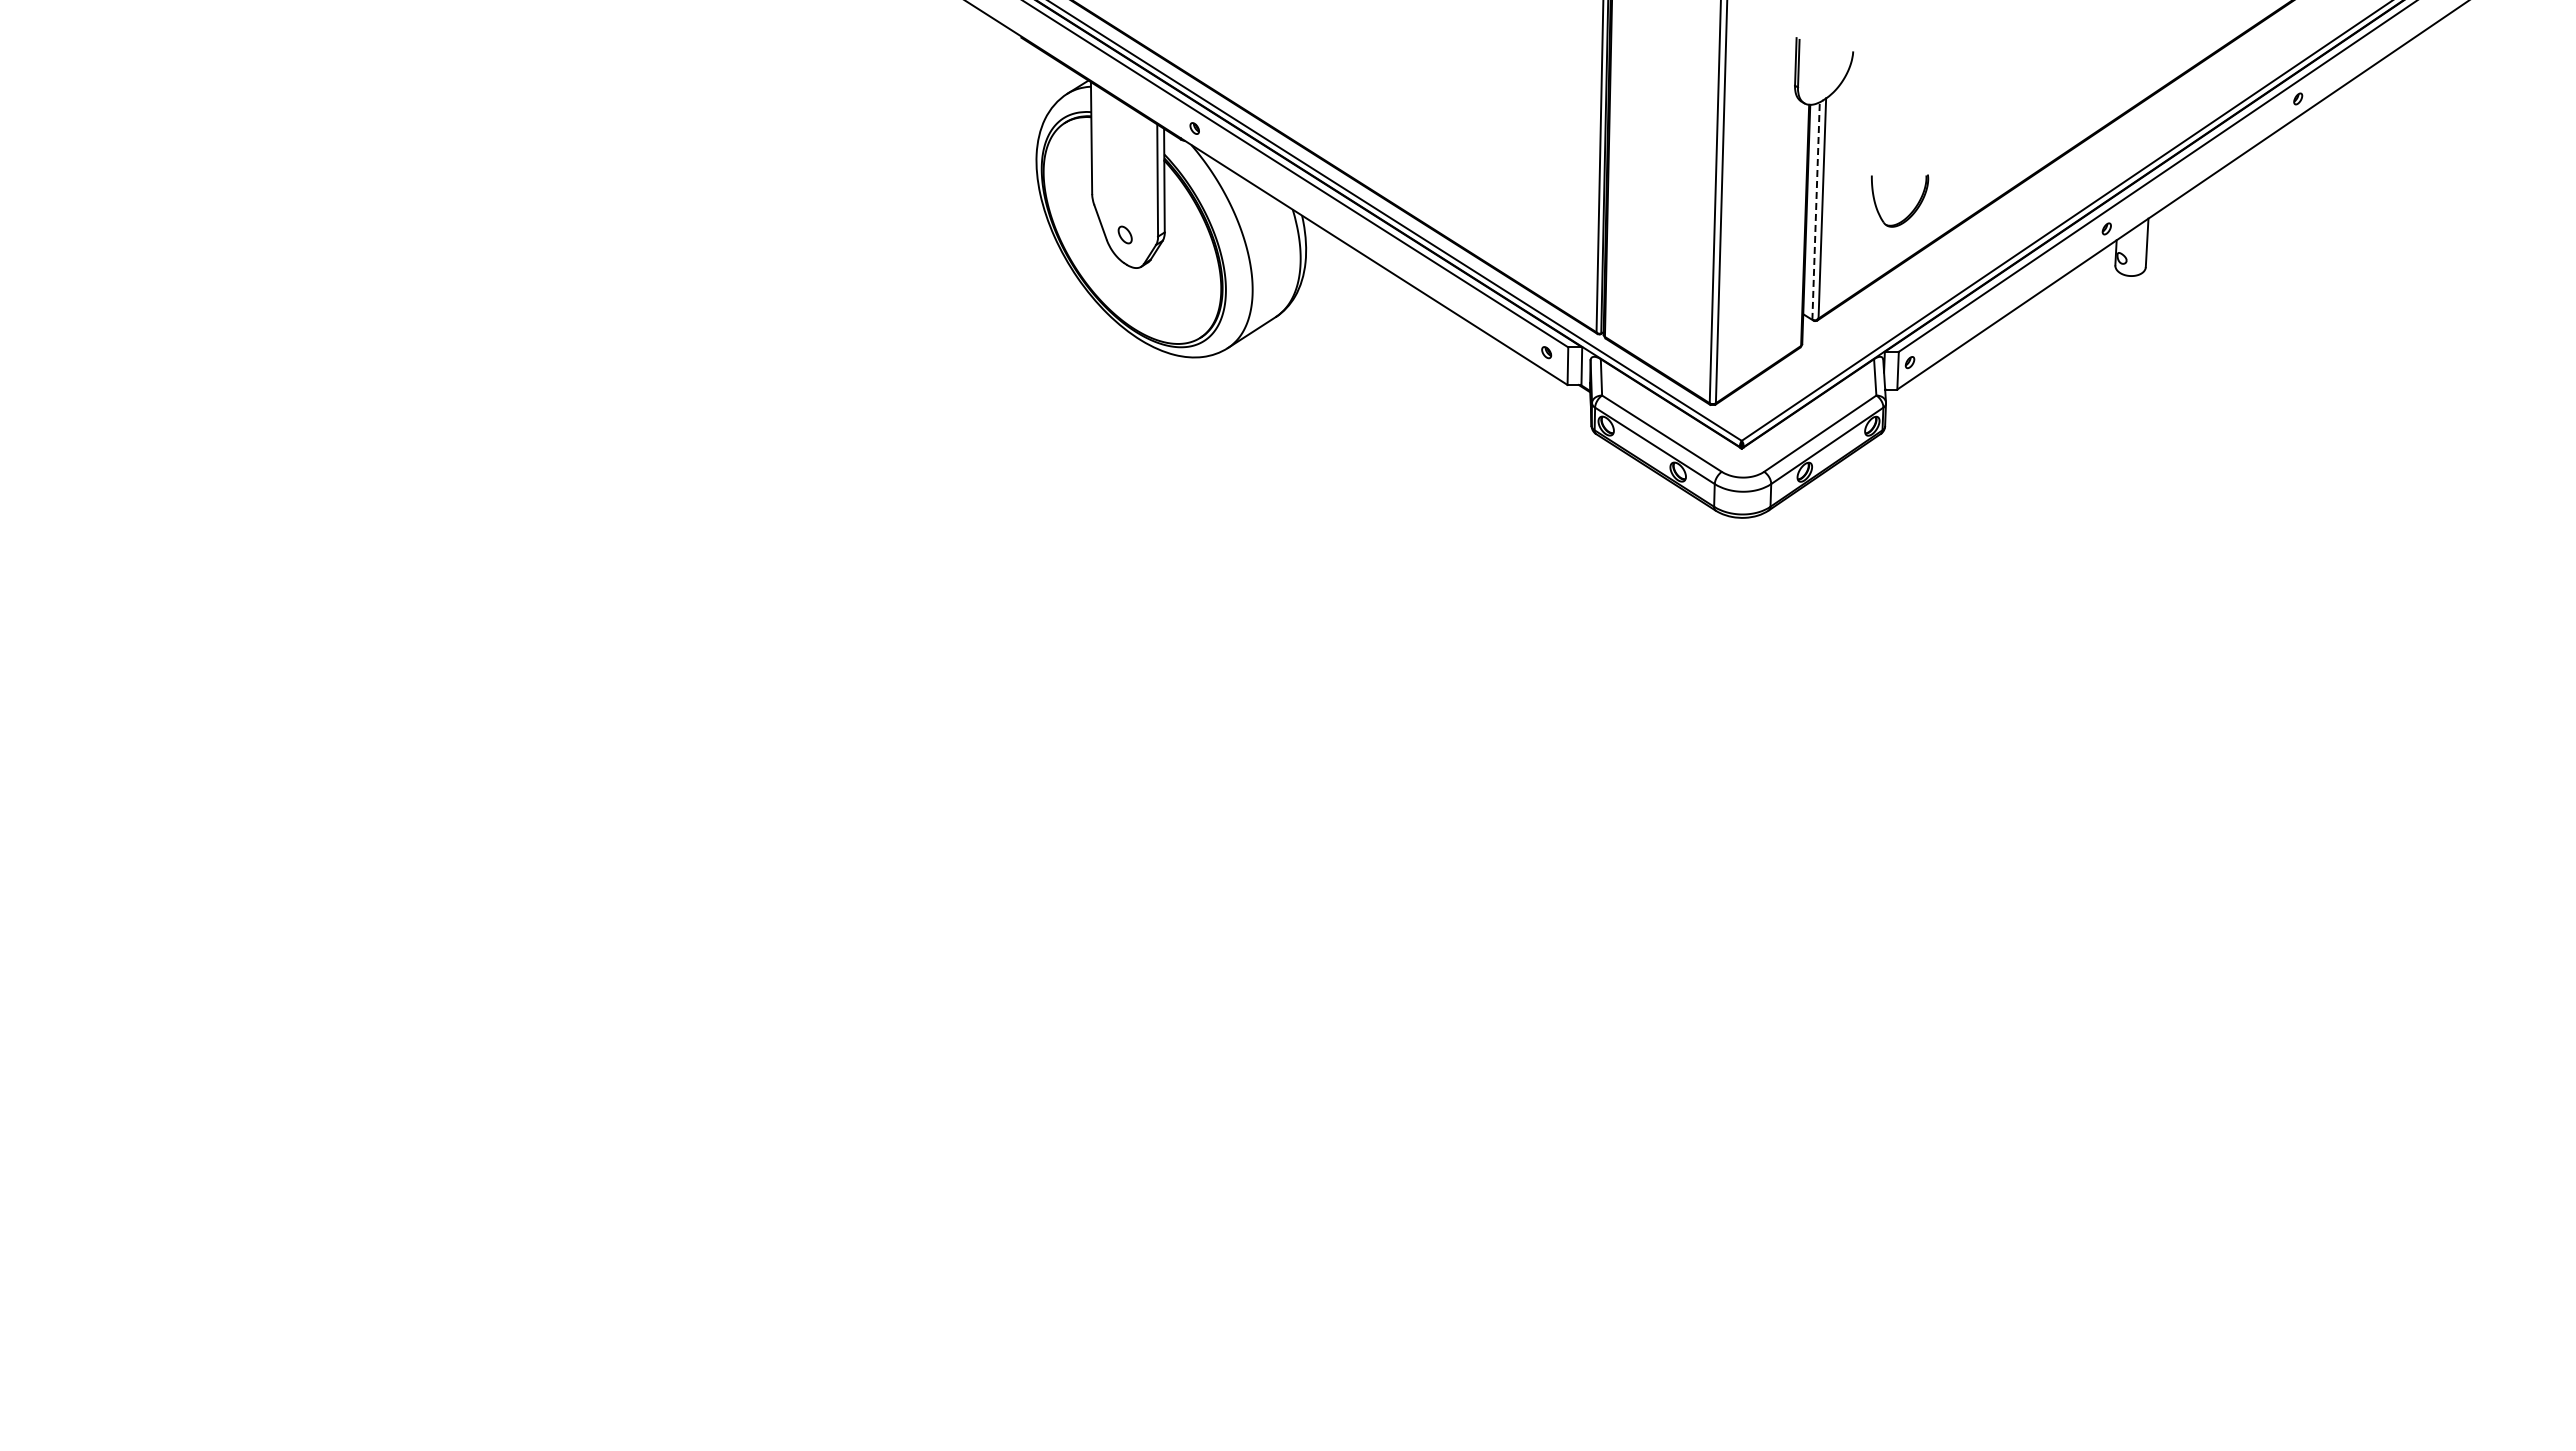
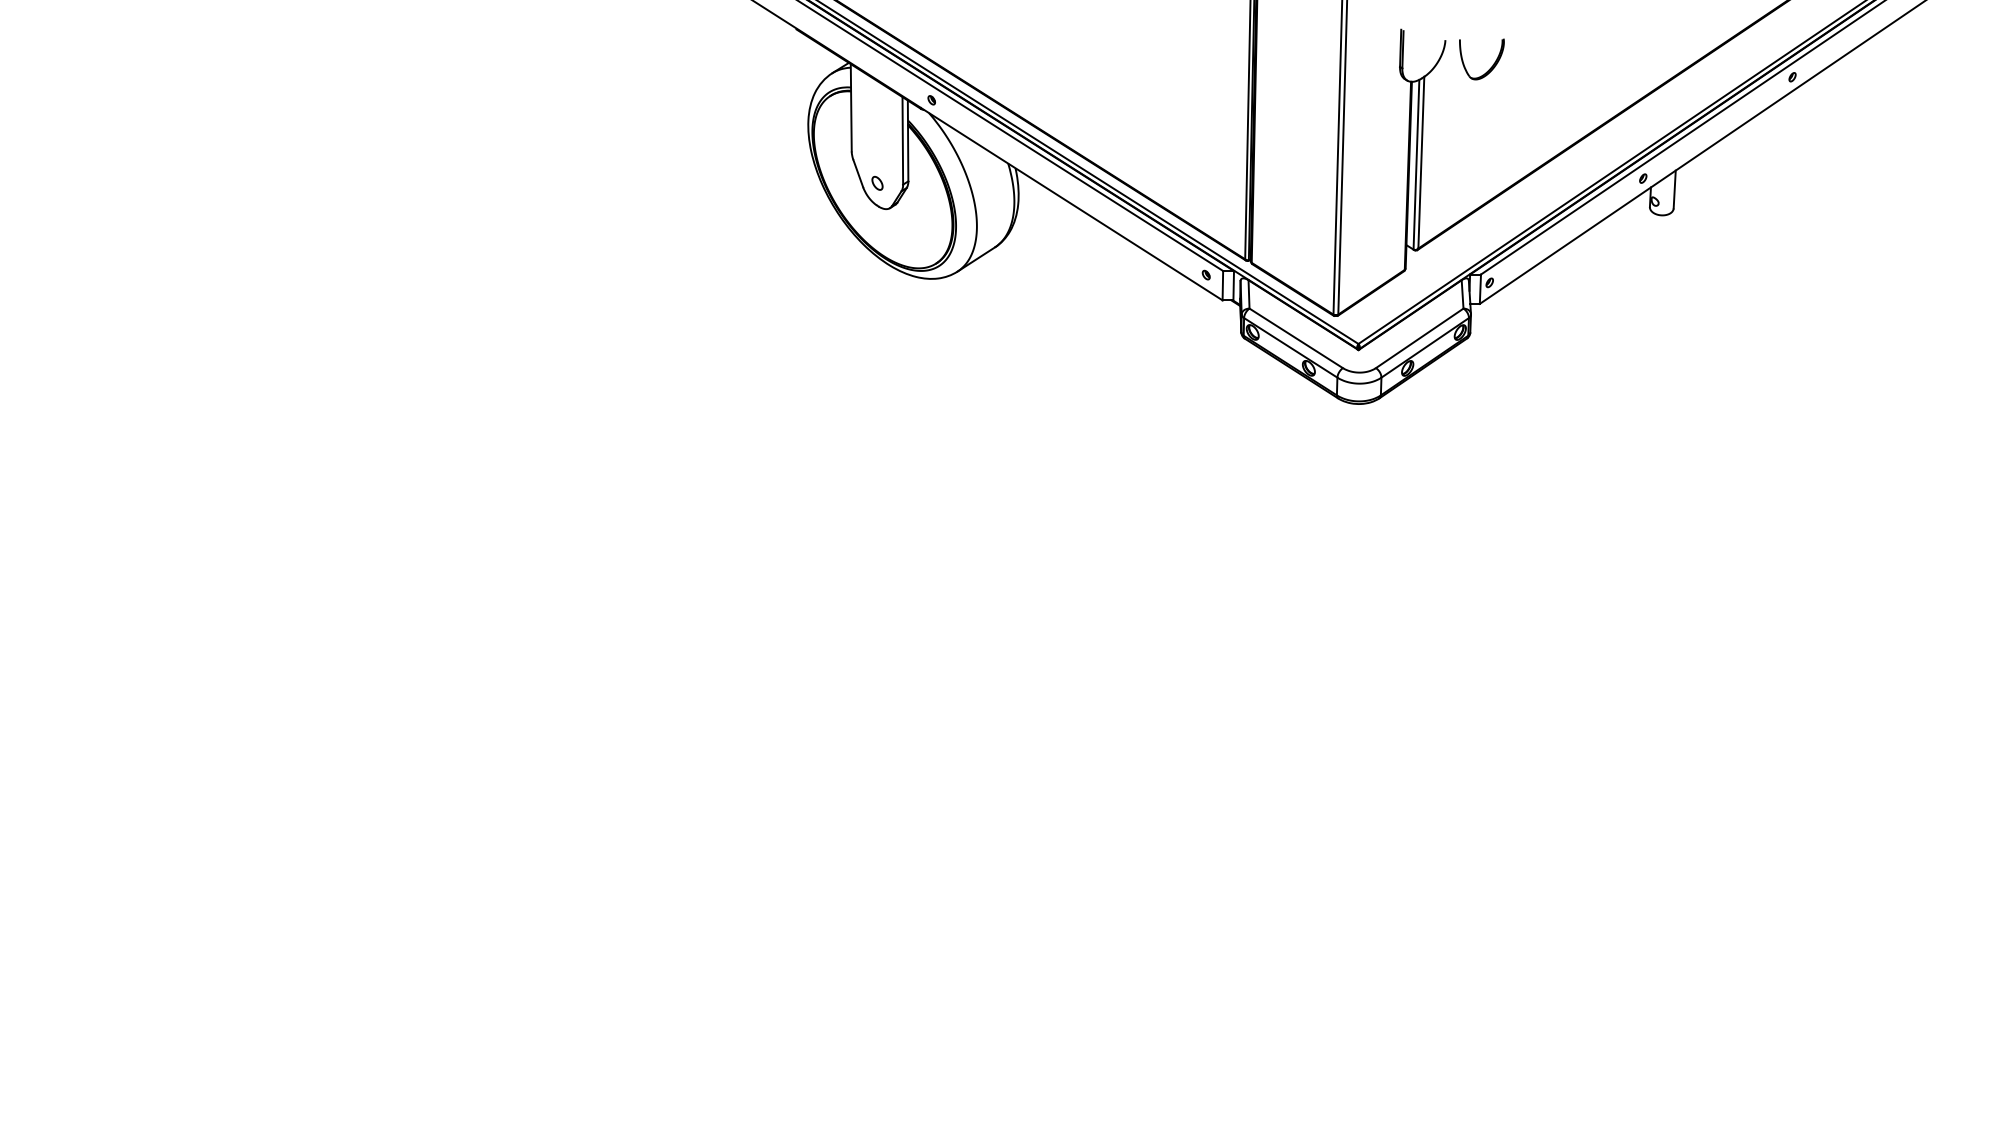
part: (1913, 208) -> (1492, 65), moved
line: (1816, 211) -> (1416, 165), dashed -> solid

